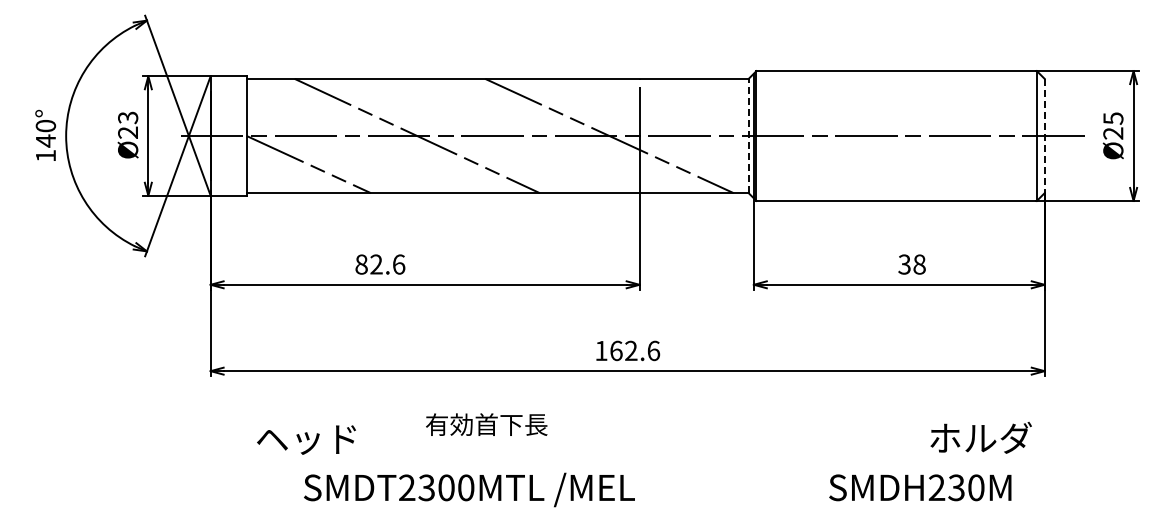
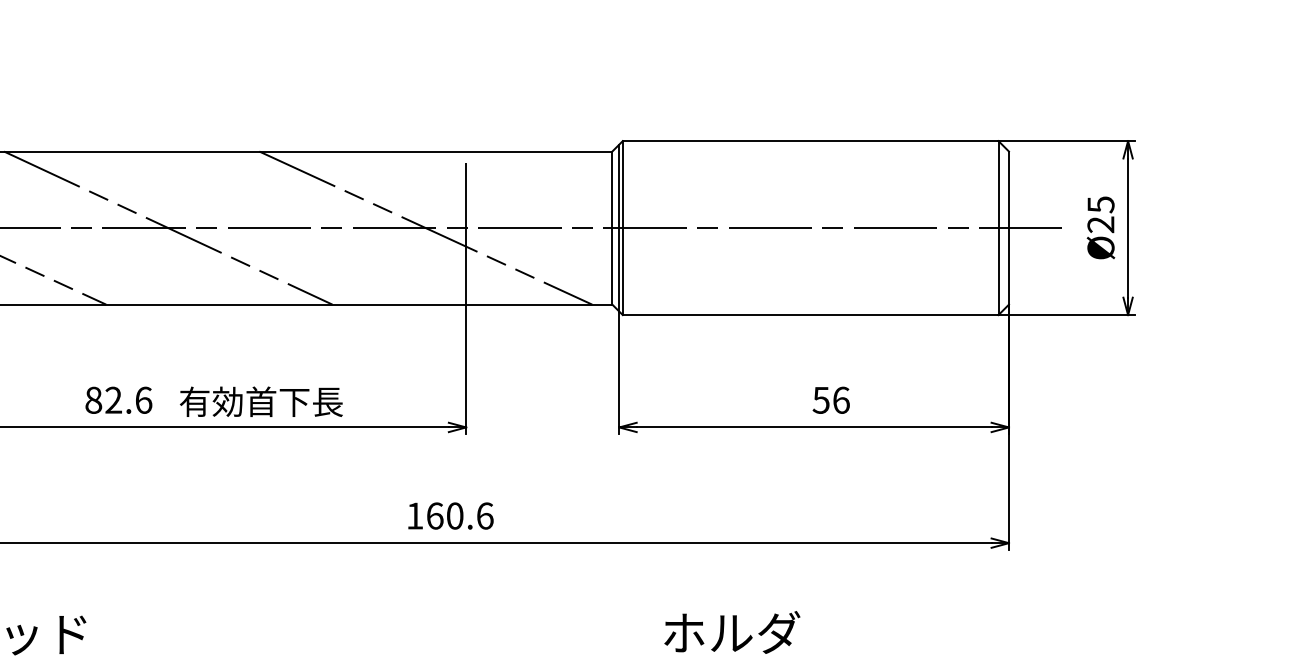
line: (748, 135) -> (612, 227), dashed -> solid
line: (1044, 136) -> (1008, 228), dashed -> solid
text: (911, 264) -> (830, 400), 38 -> 56
text: (631, 350) -> (455, 515), 162.6 -> 160.6
text: (486, 424) -> (261, 401), moved
text: (980, 437) -> (731, 632), moved

